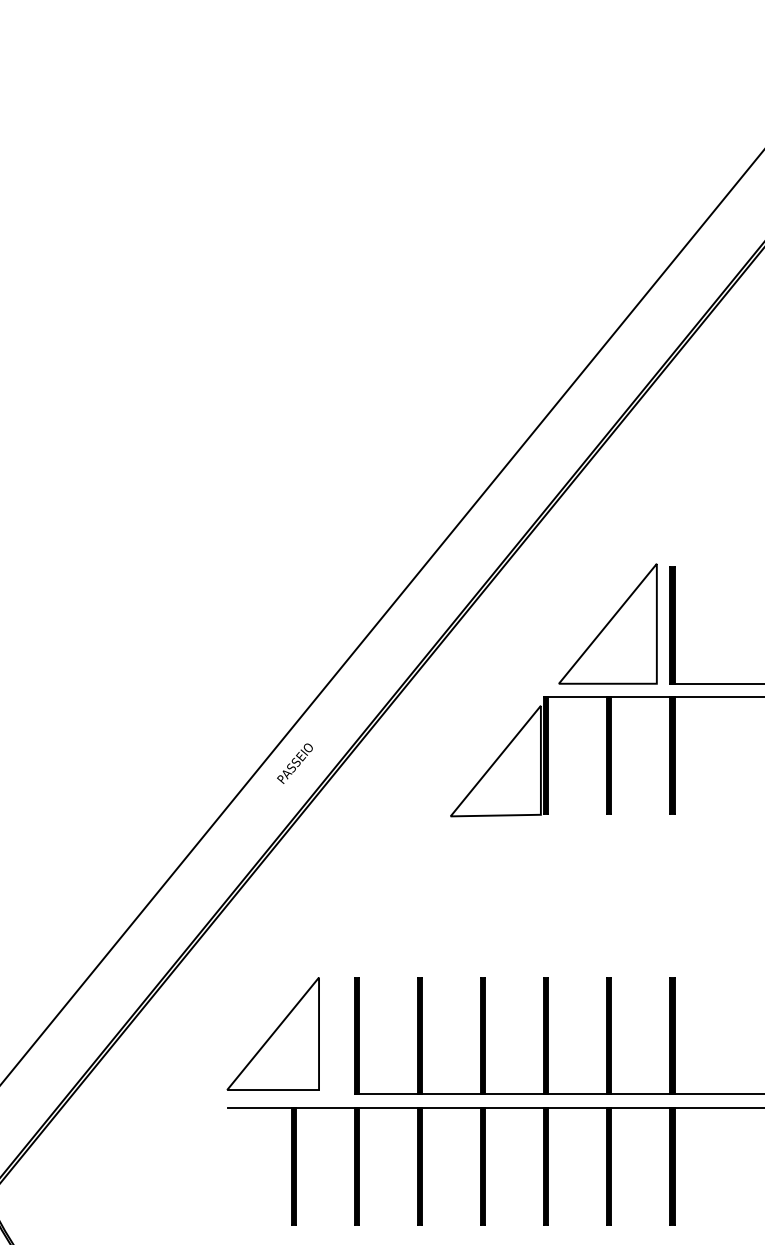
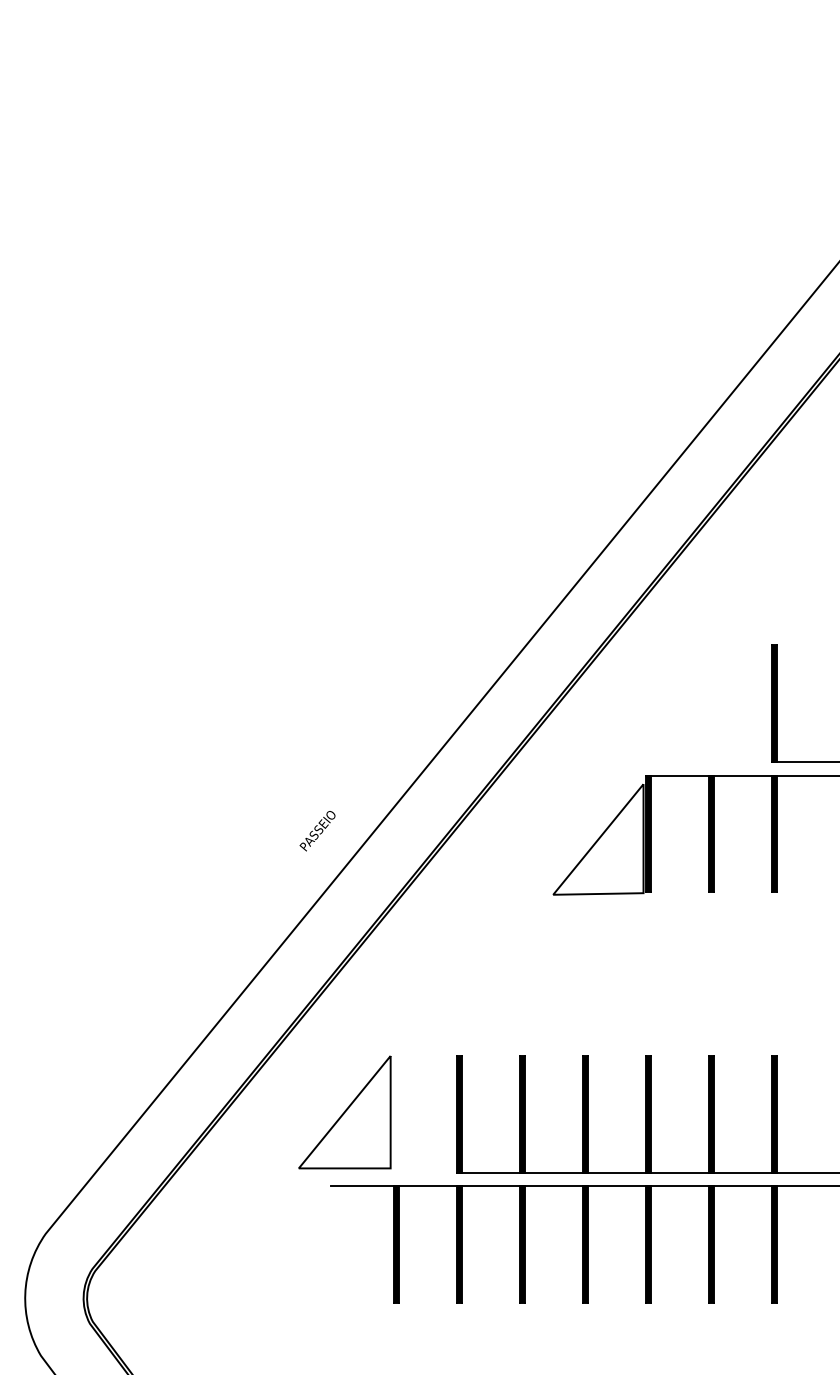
part: (607, 624) -> (710, 702), removed
text: (294, 764) -> (317, 831), moved
part: (272, 1034) -> (344, 1112), moved

